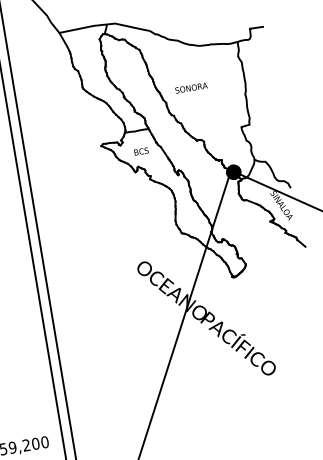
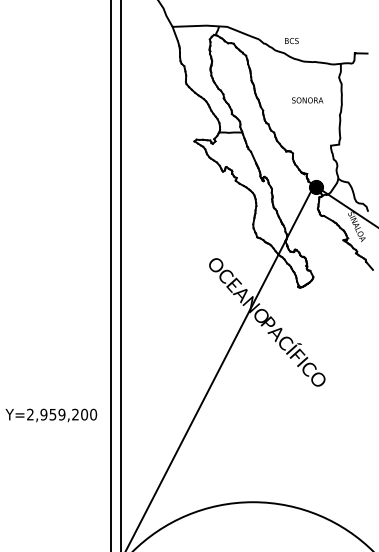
text: (191, 88) -> (307, 100), moved
text: (141, 151) -> (291, 40), moved

